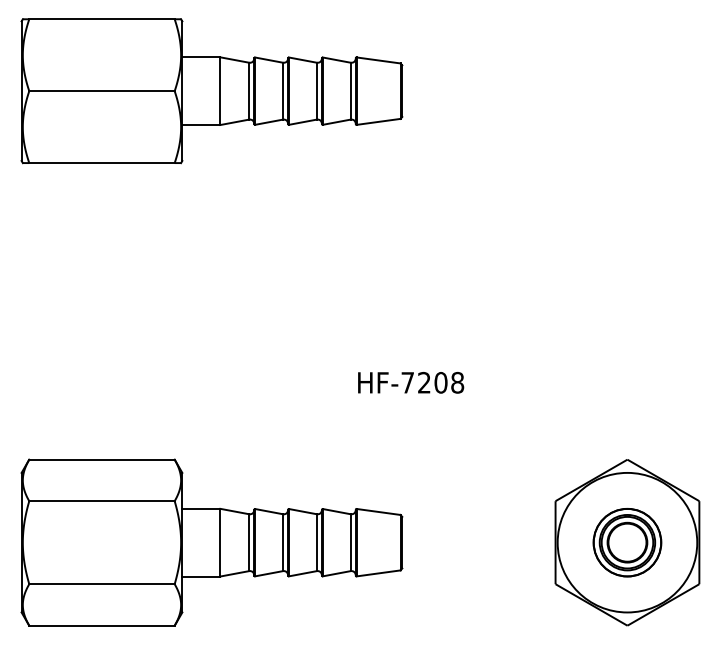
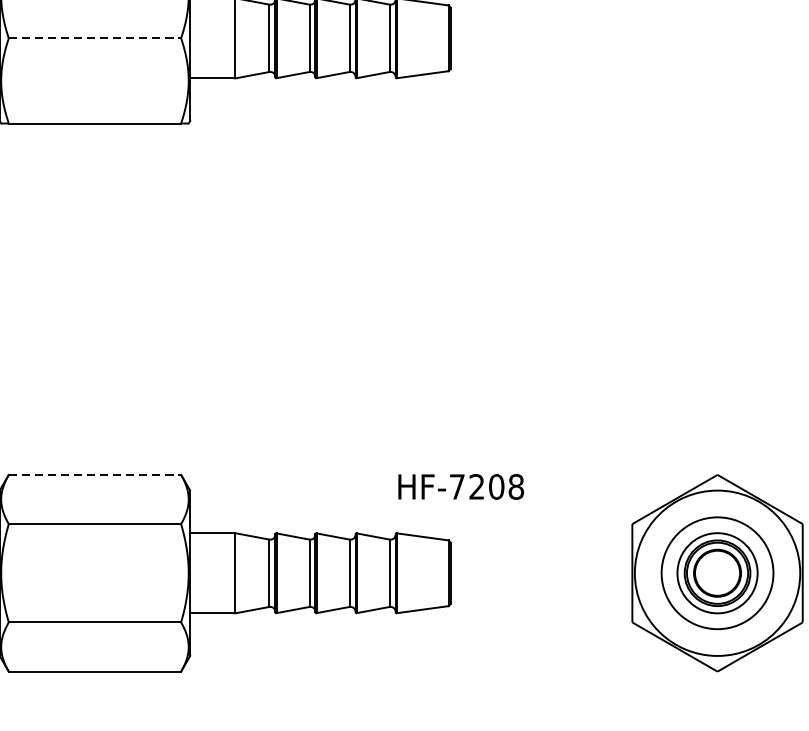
line: (101, 91) -> (94, 38), solid -> dashed
text: (411, 382) -> (461, 486), moved
line: (101, 459) -> (94, 474), solid -> dashed
circle: (627, 542) -> (717, 573), size x1.4

